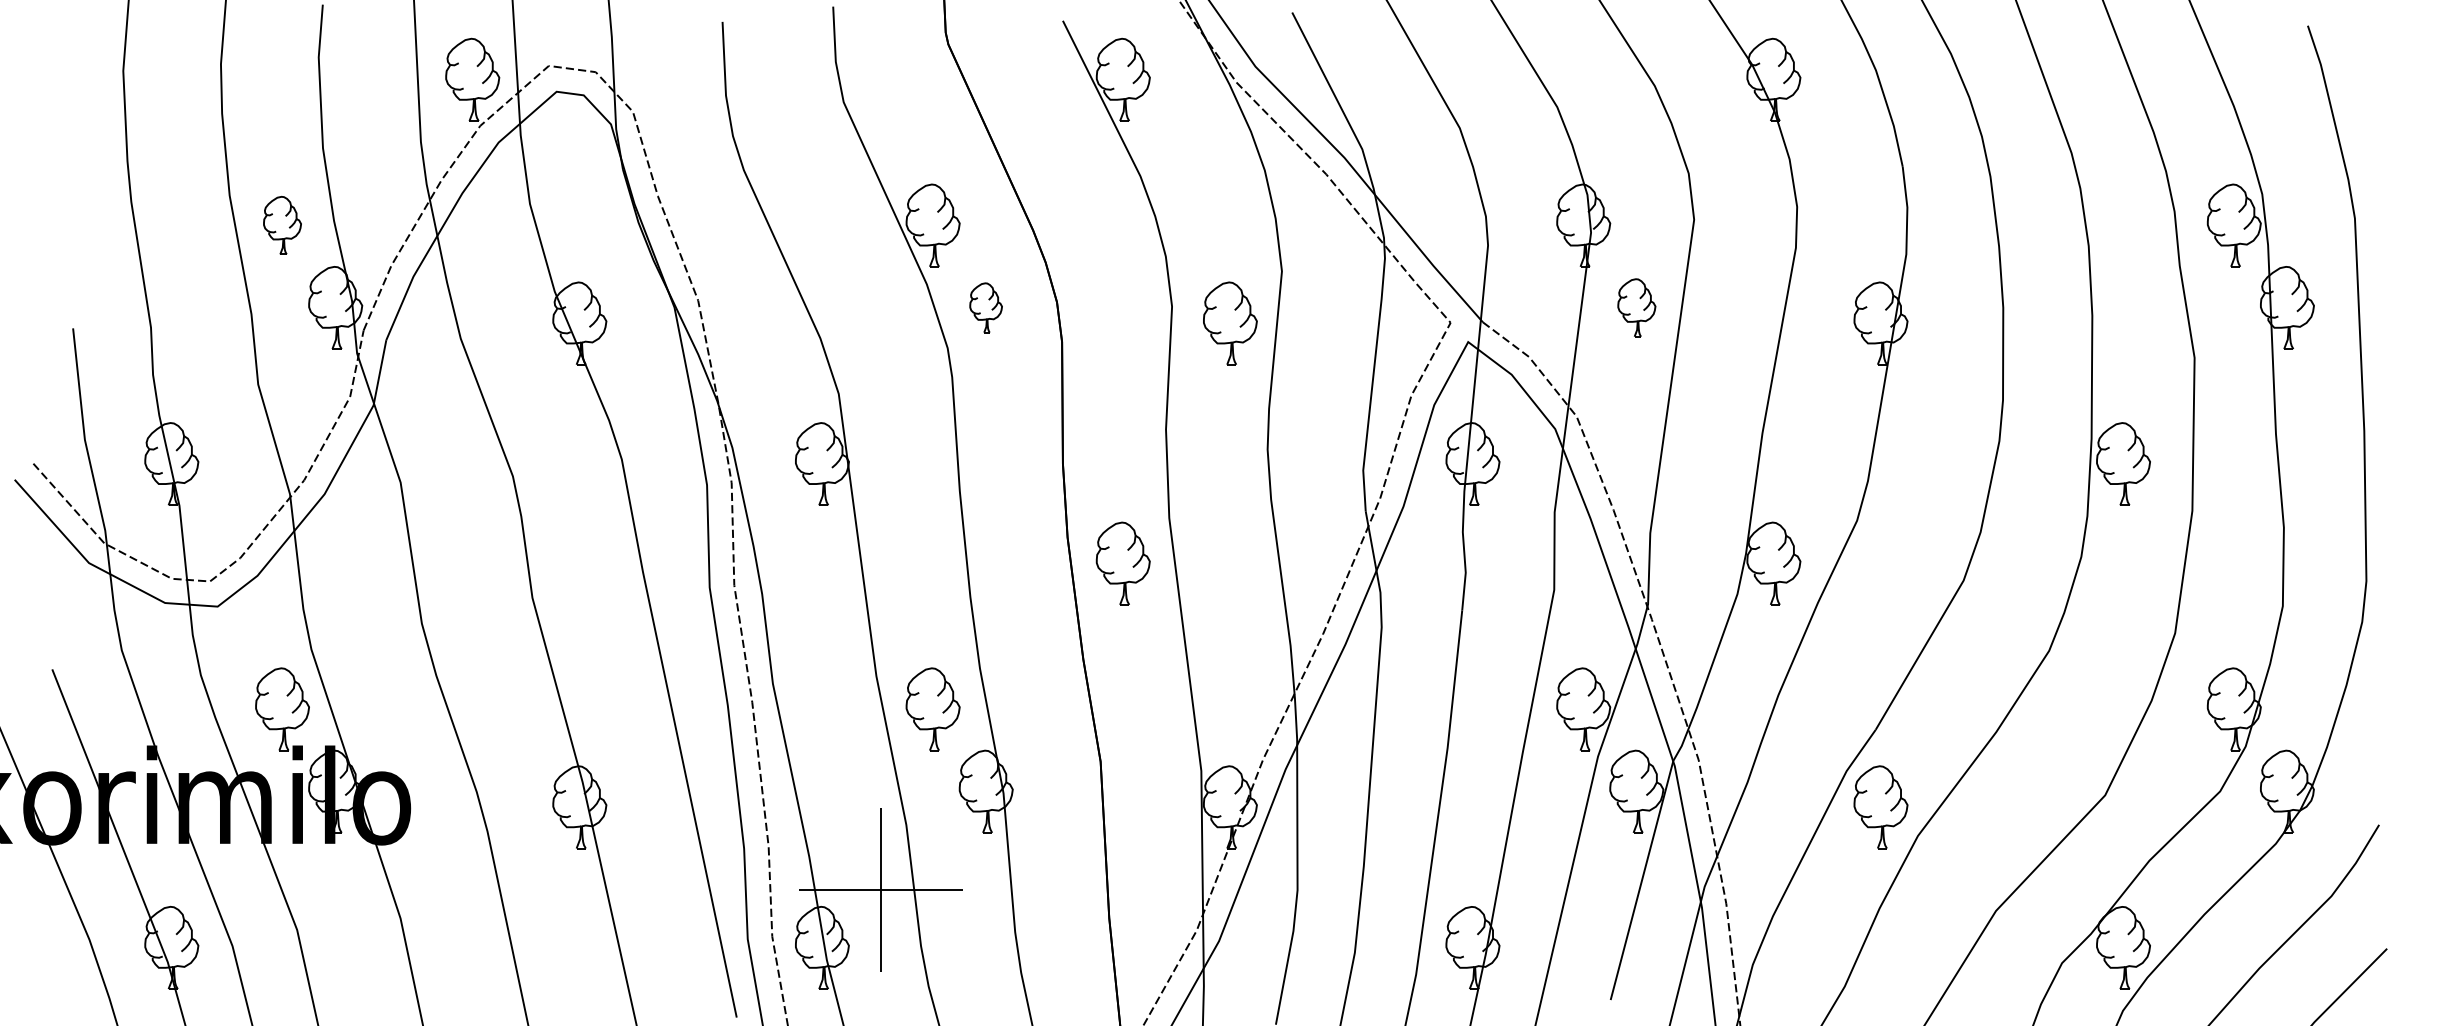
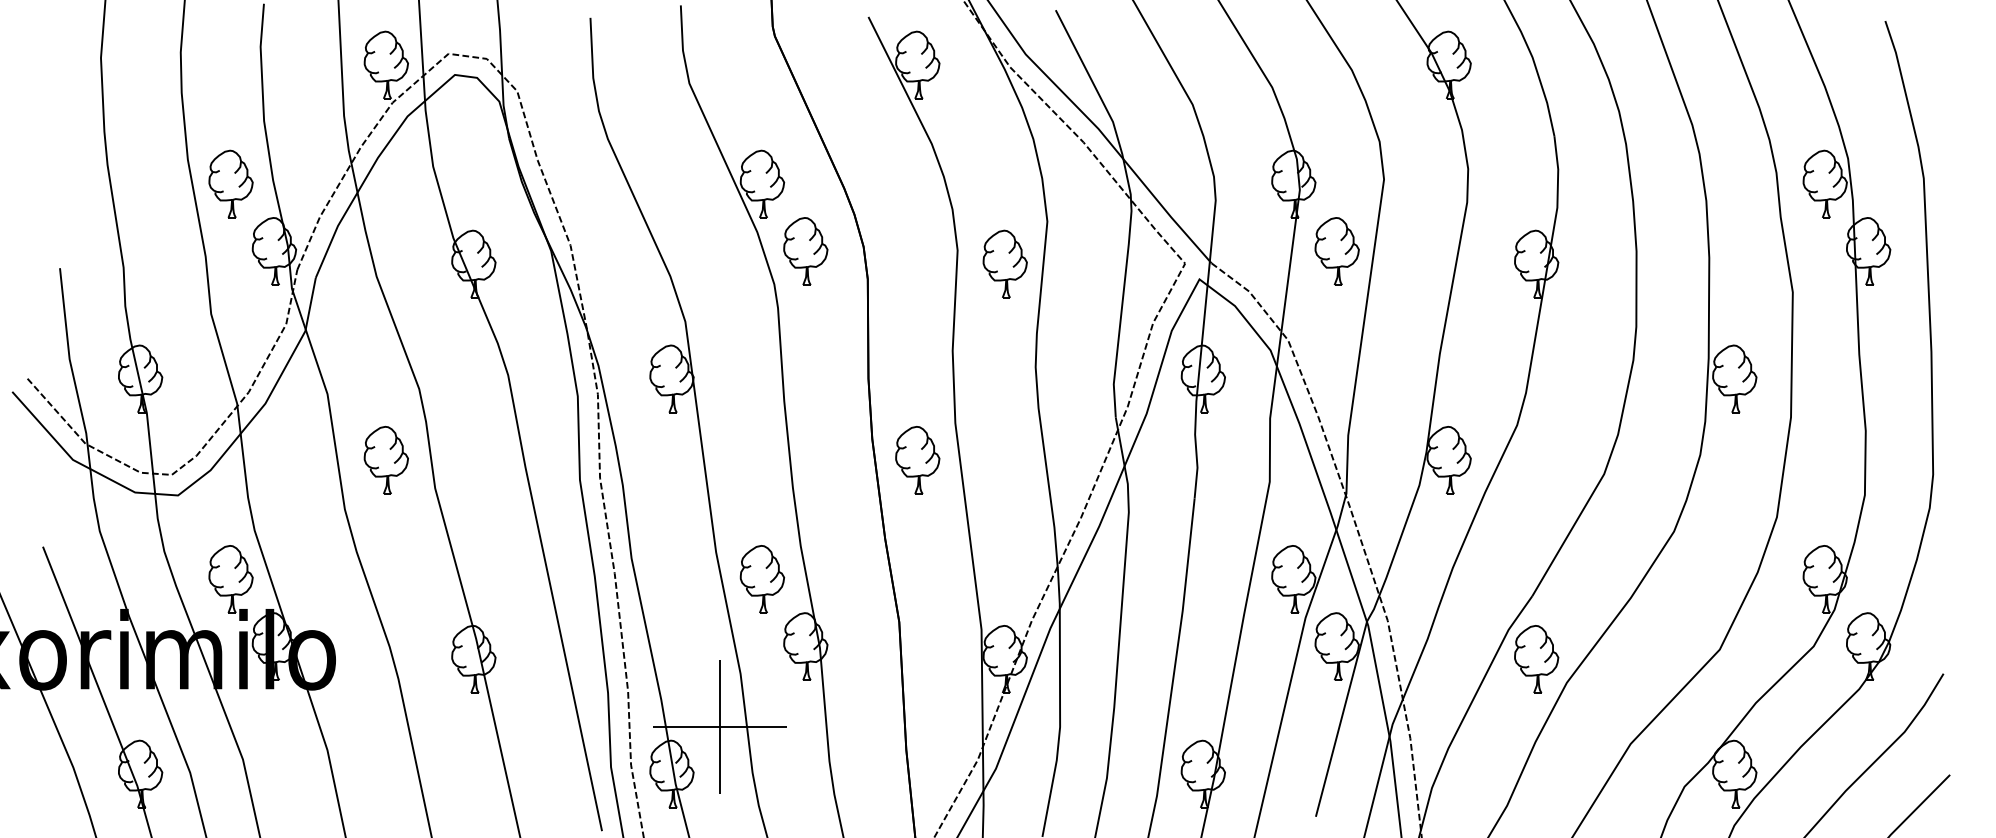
part: (282, 225) -> (231, 184), size x1.43
part: (985, 307) -> (805, 251), size x1.67
part: (1636, 307) -> (1336, 251), size x1.43
part: (472, 563) -> (386, 460), added

